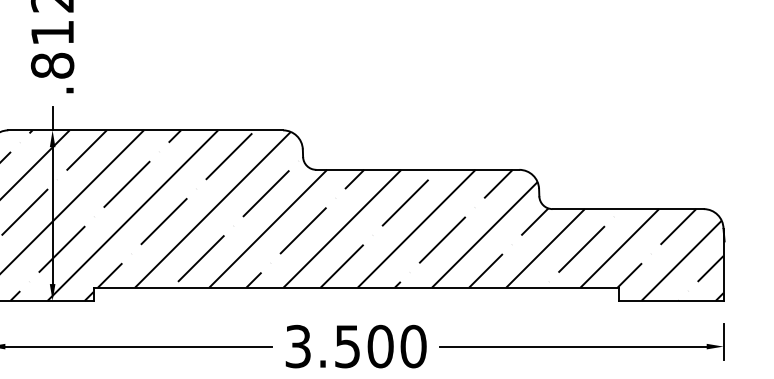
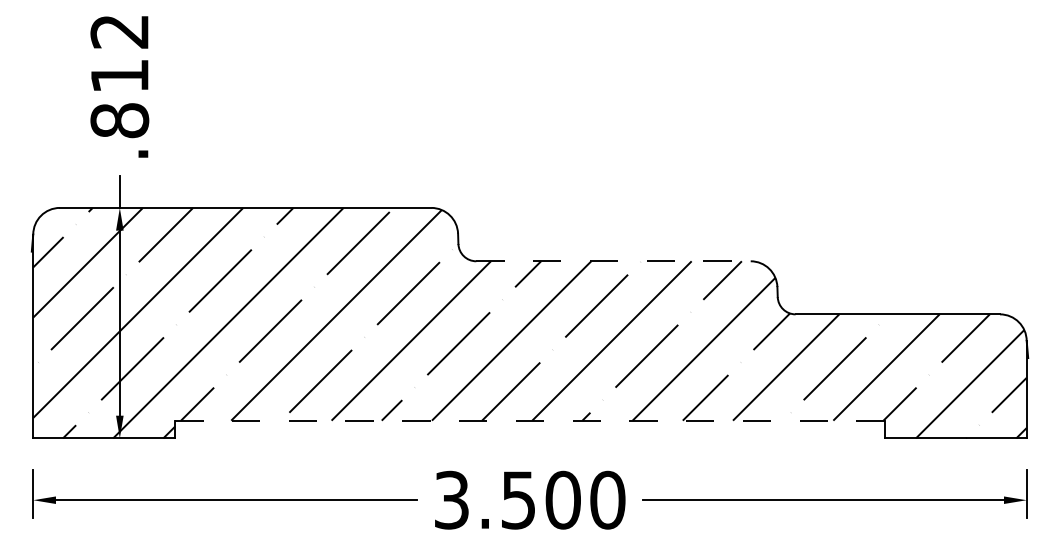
line: (418, 169) -> (614, 261), solid -> dashed
line: (355, 287) -> (529, 420), solid -> dashed

